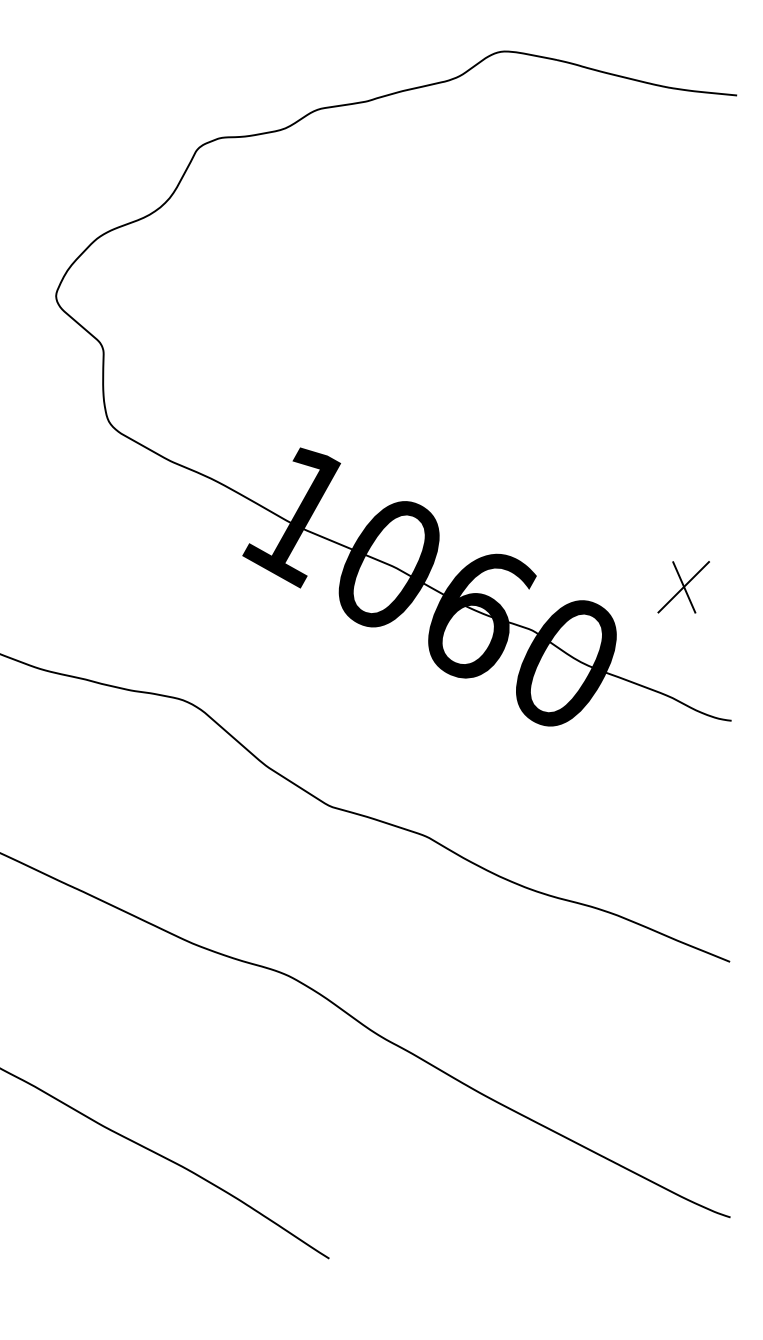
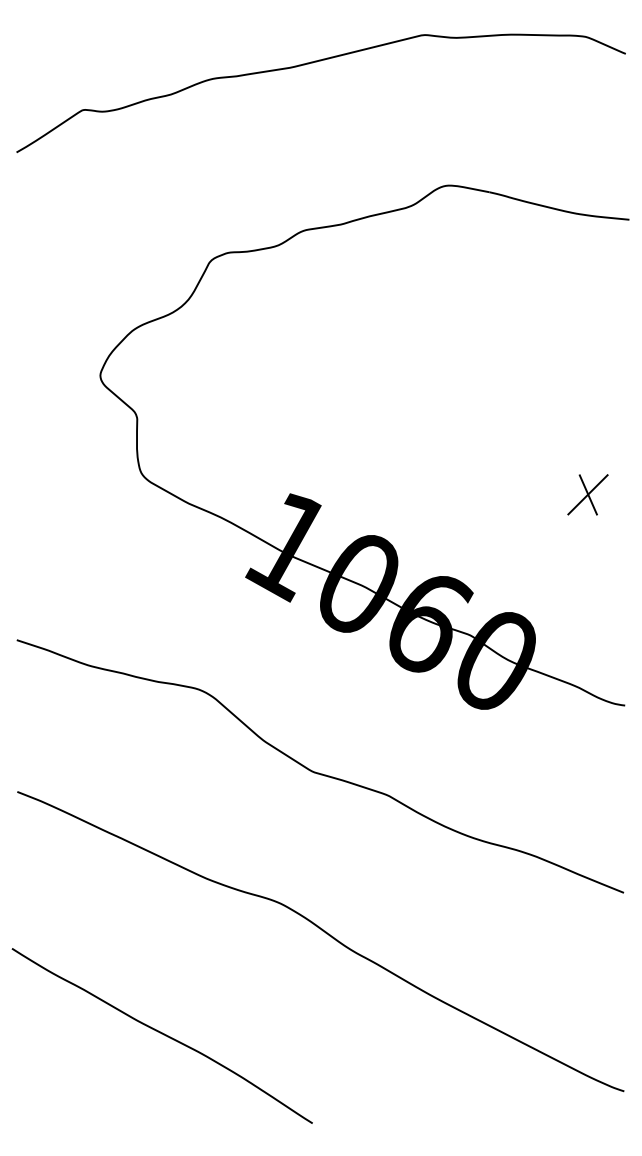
part: (683, 586) -> (587, 494), moved

